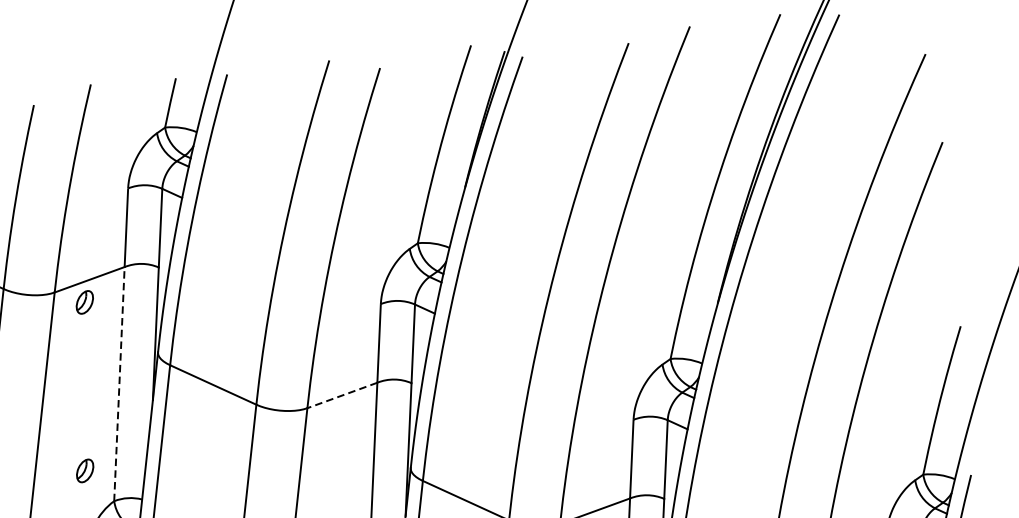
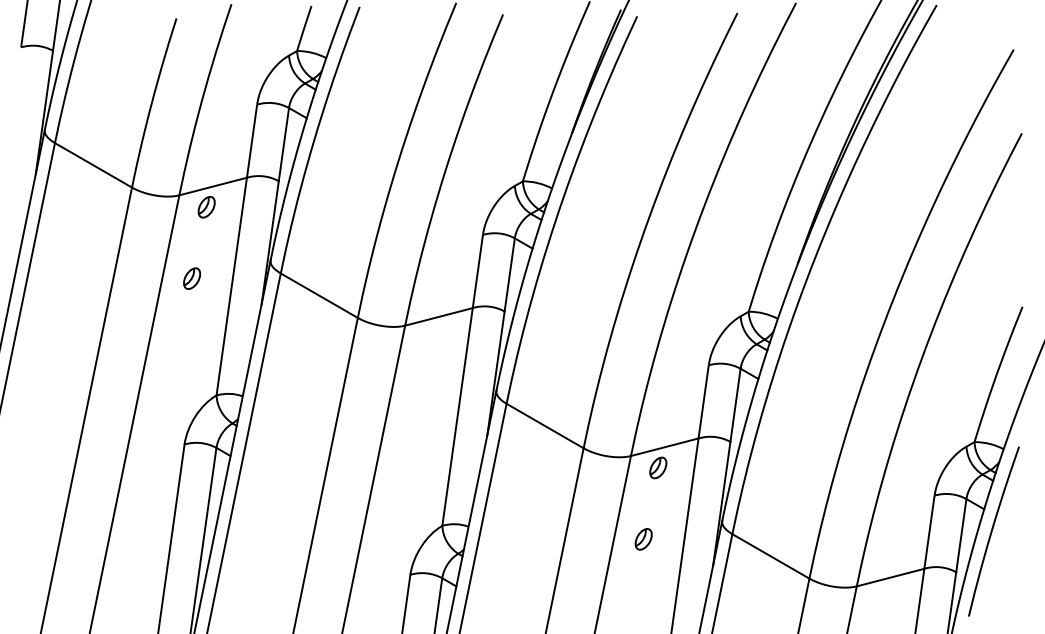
line: (119, 384) -> (231, 286), dashed -> solid
line: (341, 395) -> (438, 316), dashed -> solid
part: (84, 470) -> (191, 278), moved

